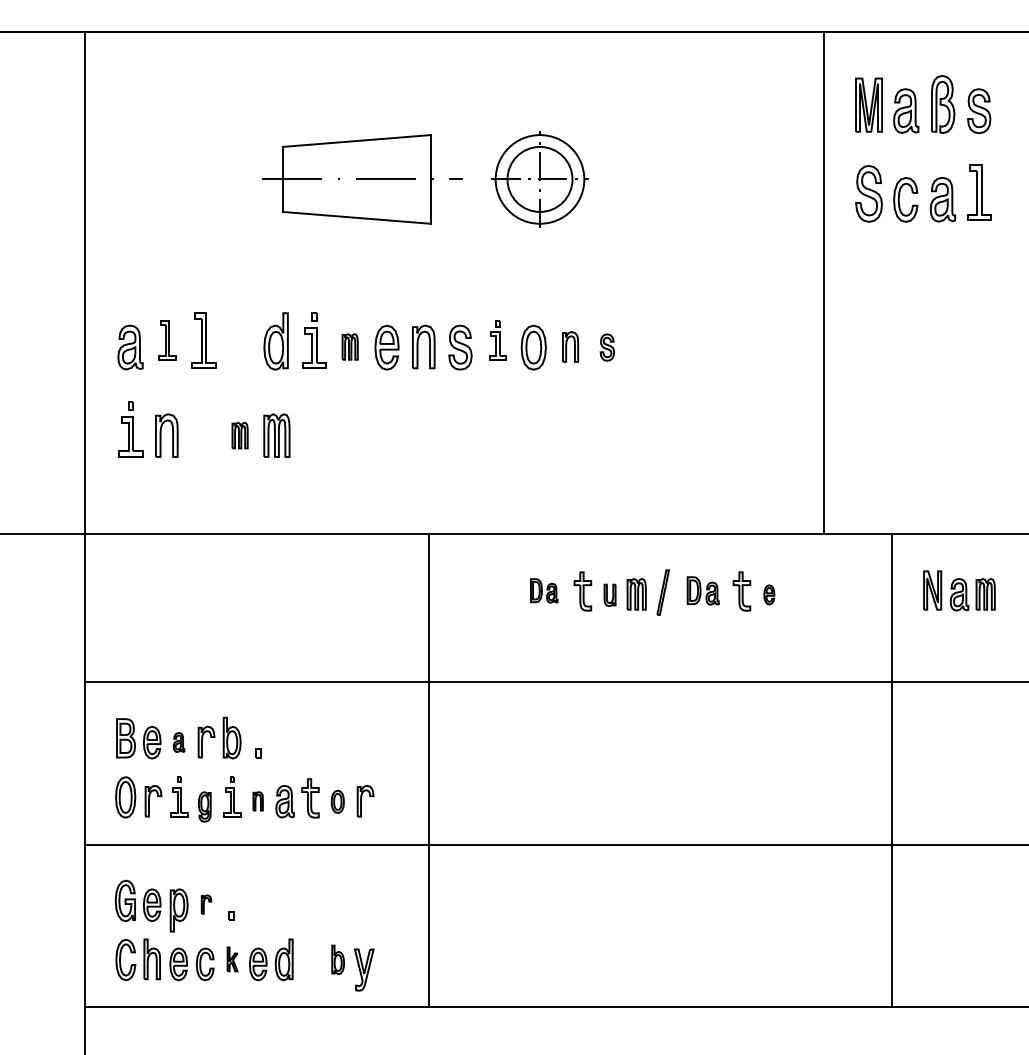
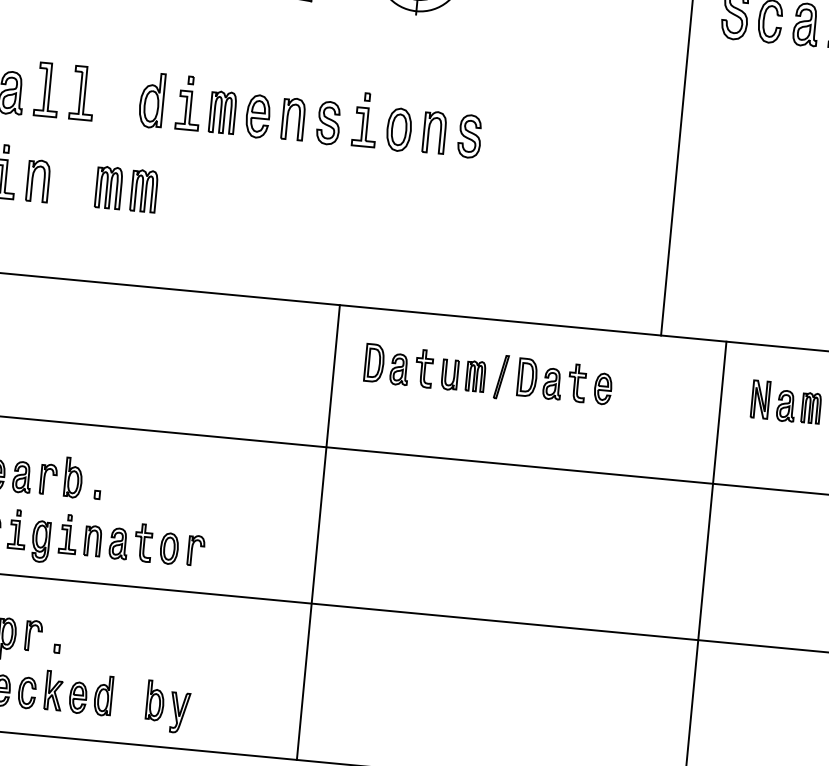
part: (167, 340) -> (47, 89), size x1.43
part: (497, 340) -> (364, 119), size x1.43
part: (349, 346) -> (222, 111), size x1.67
part: (570, 346) -> (434, 132), size x1.43
part: (607, 347) -> (470, 136), size x1.67
part: (239, 435) -> (108, 187), size x1.67
part: (544, 590) -> (387, 364), size x1.67
part: (703, 590) -> (540, 378), size x1.43
part: (769, 594) -> (603, 388), size x1.67
part: (609, 595) -> (449, 375), size x1.43
part: (178, 742) -> (21, 477), size x1.67
line: (428, 770) -> (318, 532), moved
part: (257, 801) -> (92, 541), size x1.67
part: (337, 801) -> (169, 548), size x1.43
part: (204, 806) -> (40, 541), size x1.43
part: (206, 904) -> (33, 635), size x1.67
part: (232, 959) -> (53, 690), size x1.67
part: (337, 959) -> (154, 700), size x1.43

